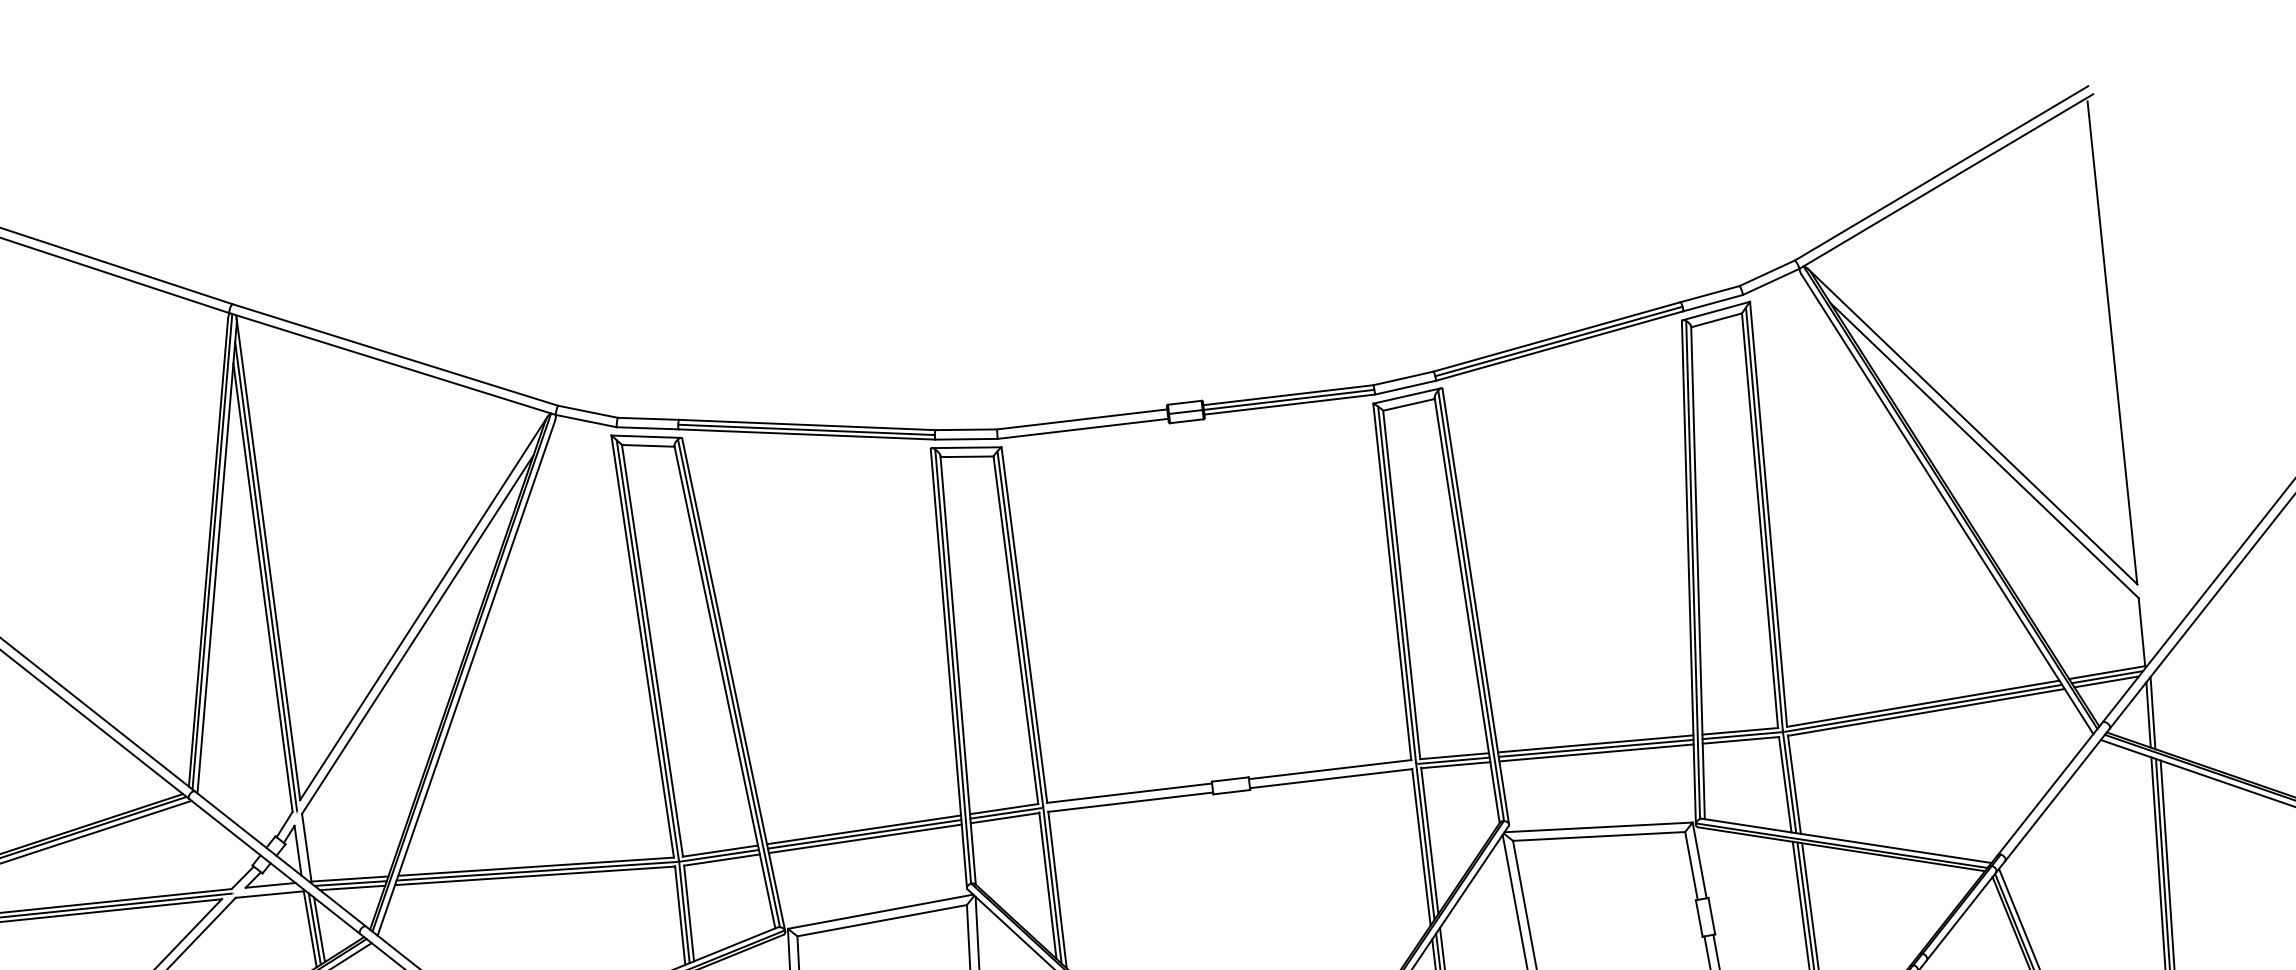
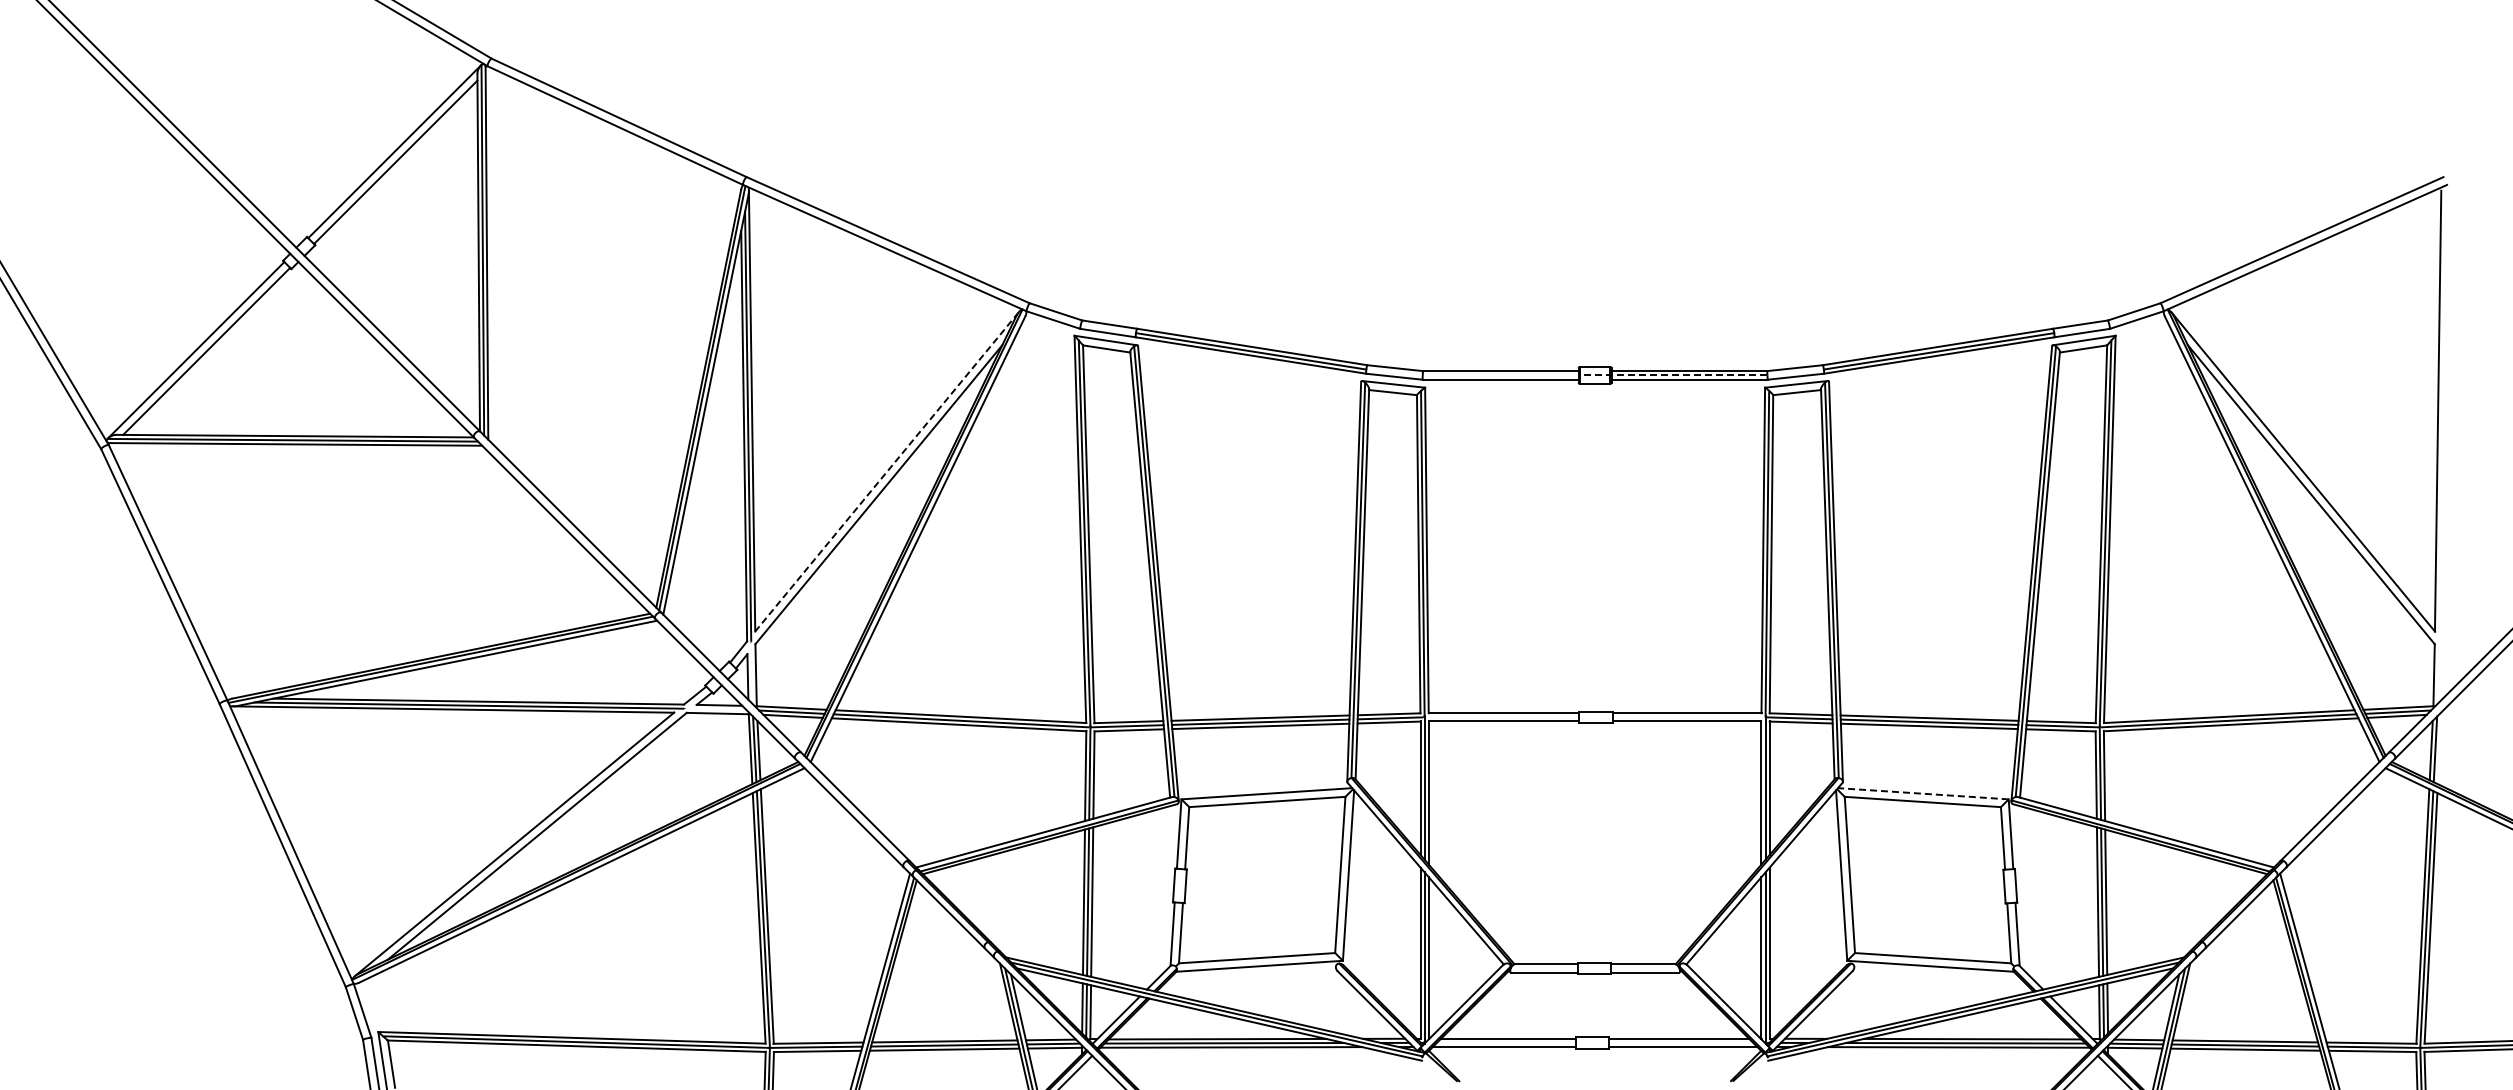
line: (1270, 402) -> (1672, 375), solid -> dashed
line: (423, 609) -> (886, 472), solid -> dashed
line: (1598, 827) -> (1923, 793), solid -> dashed

